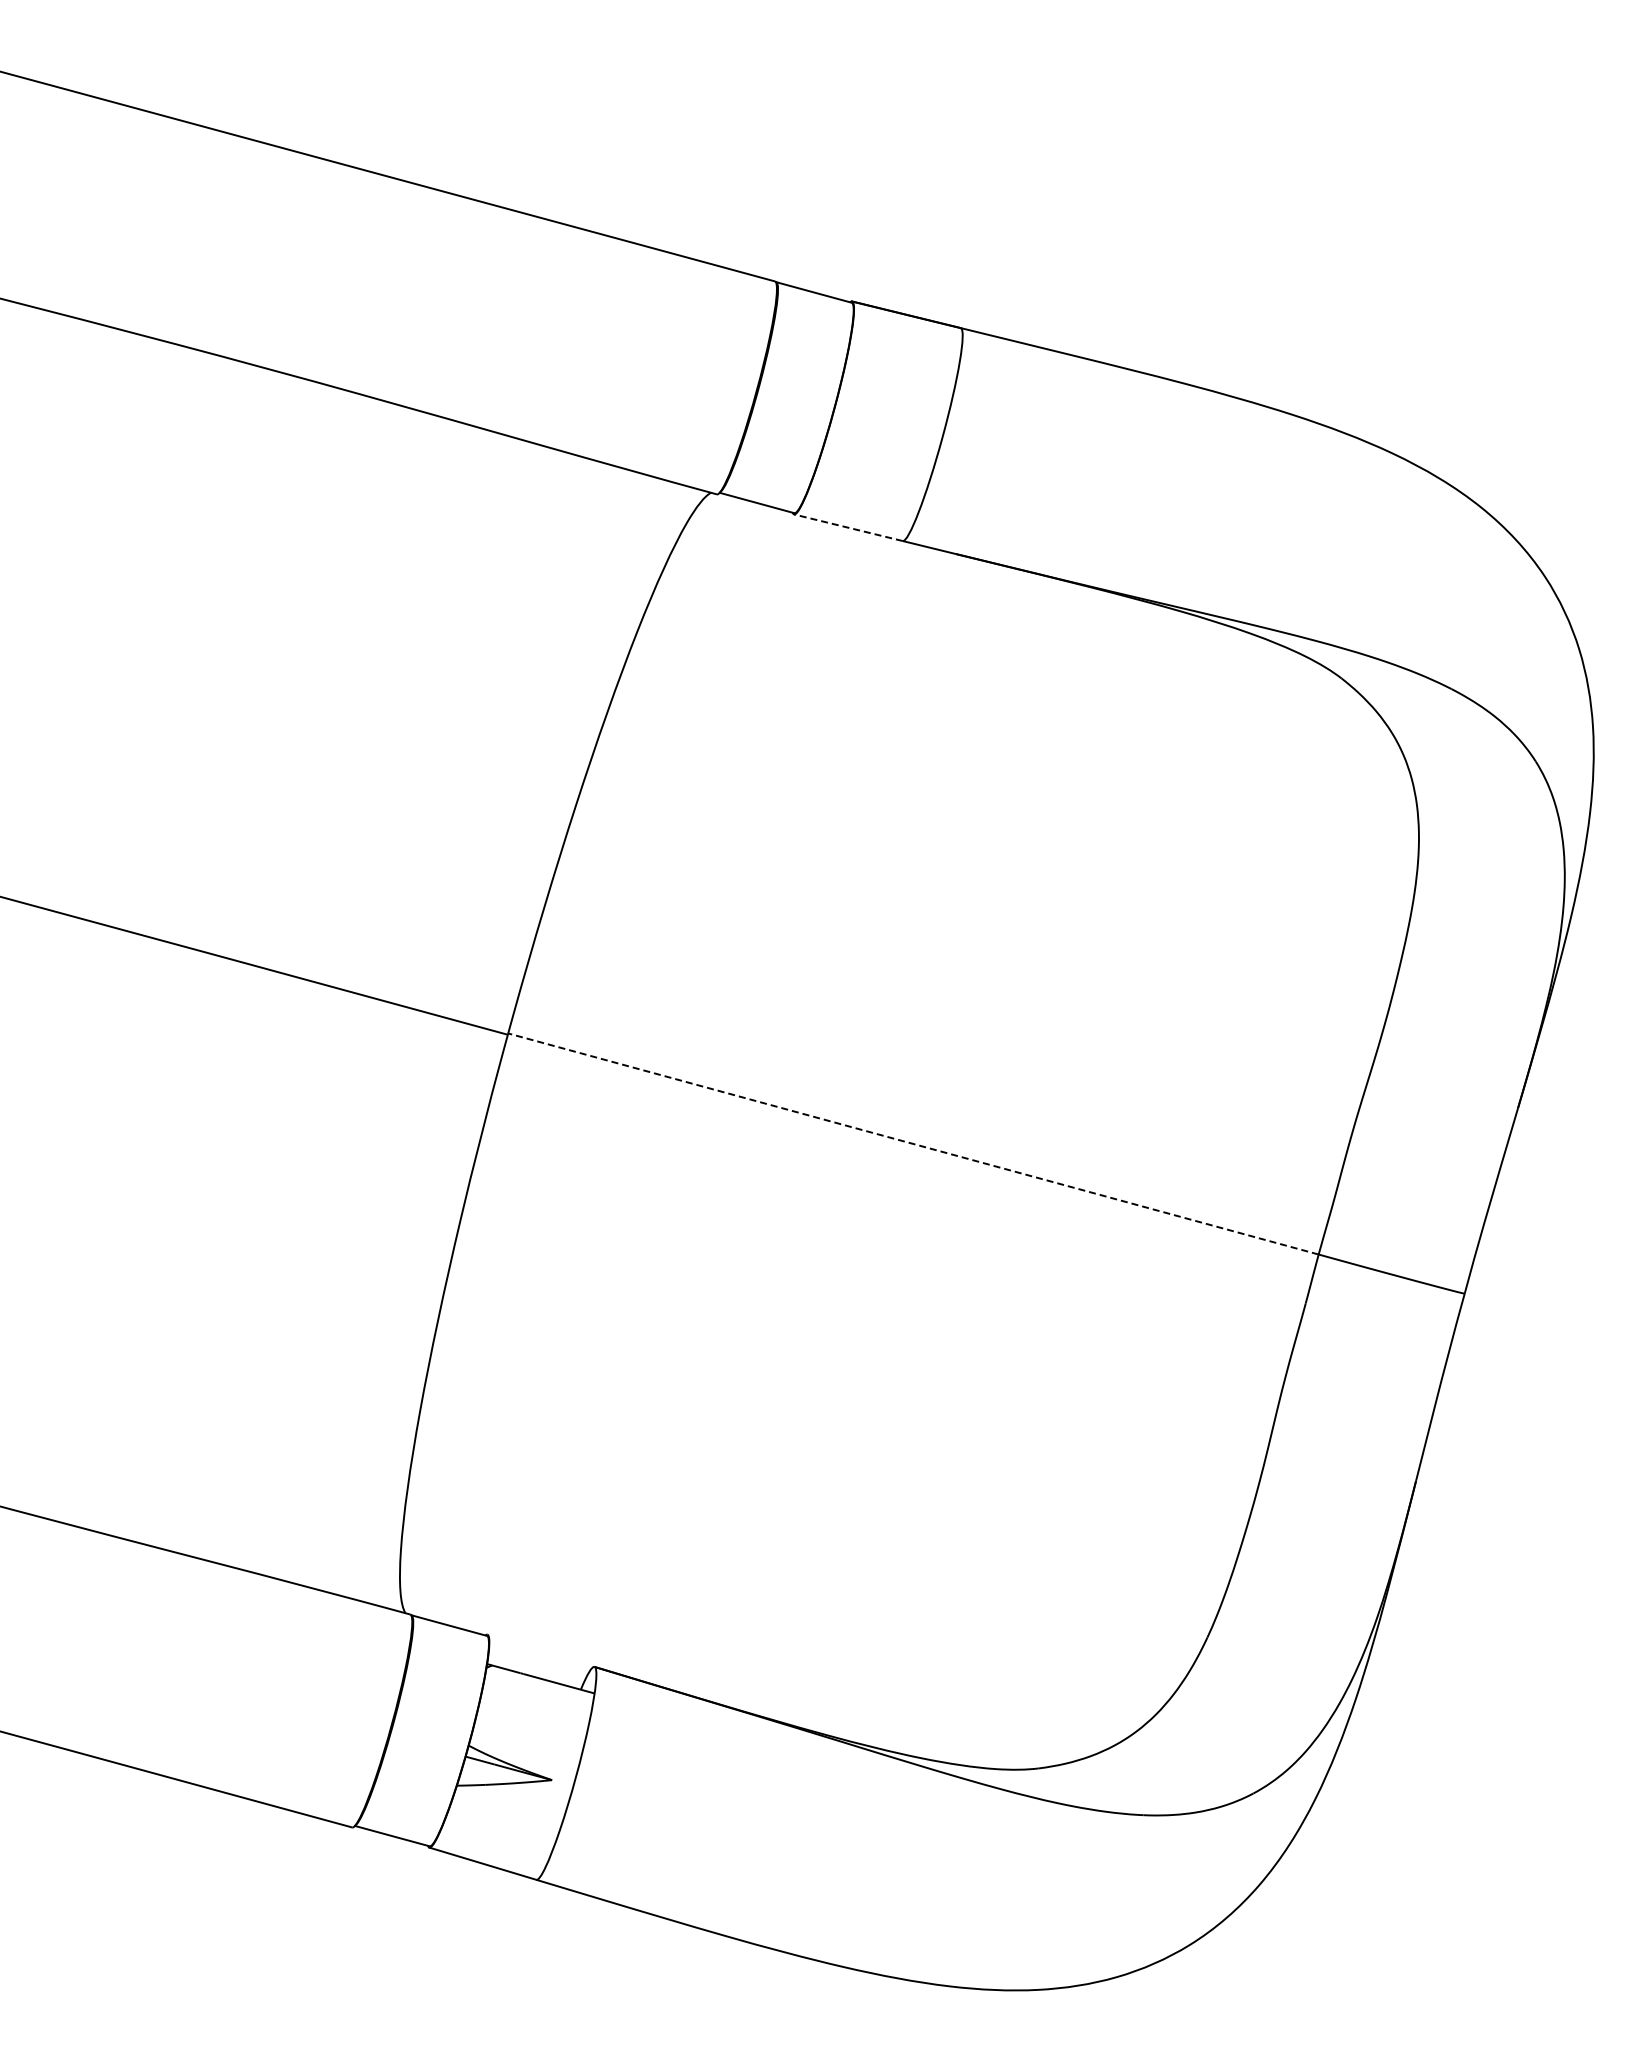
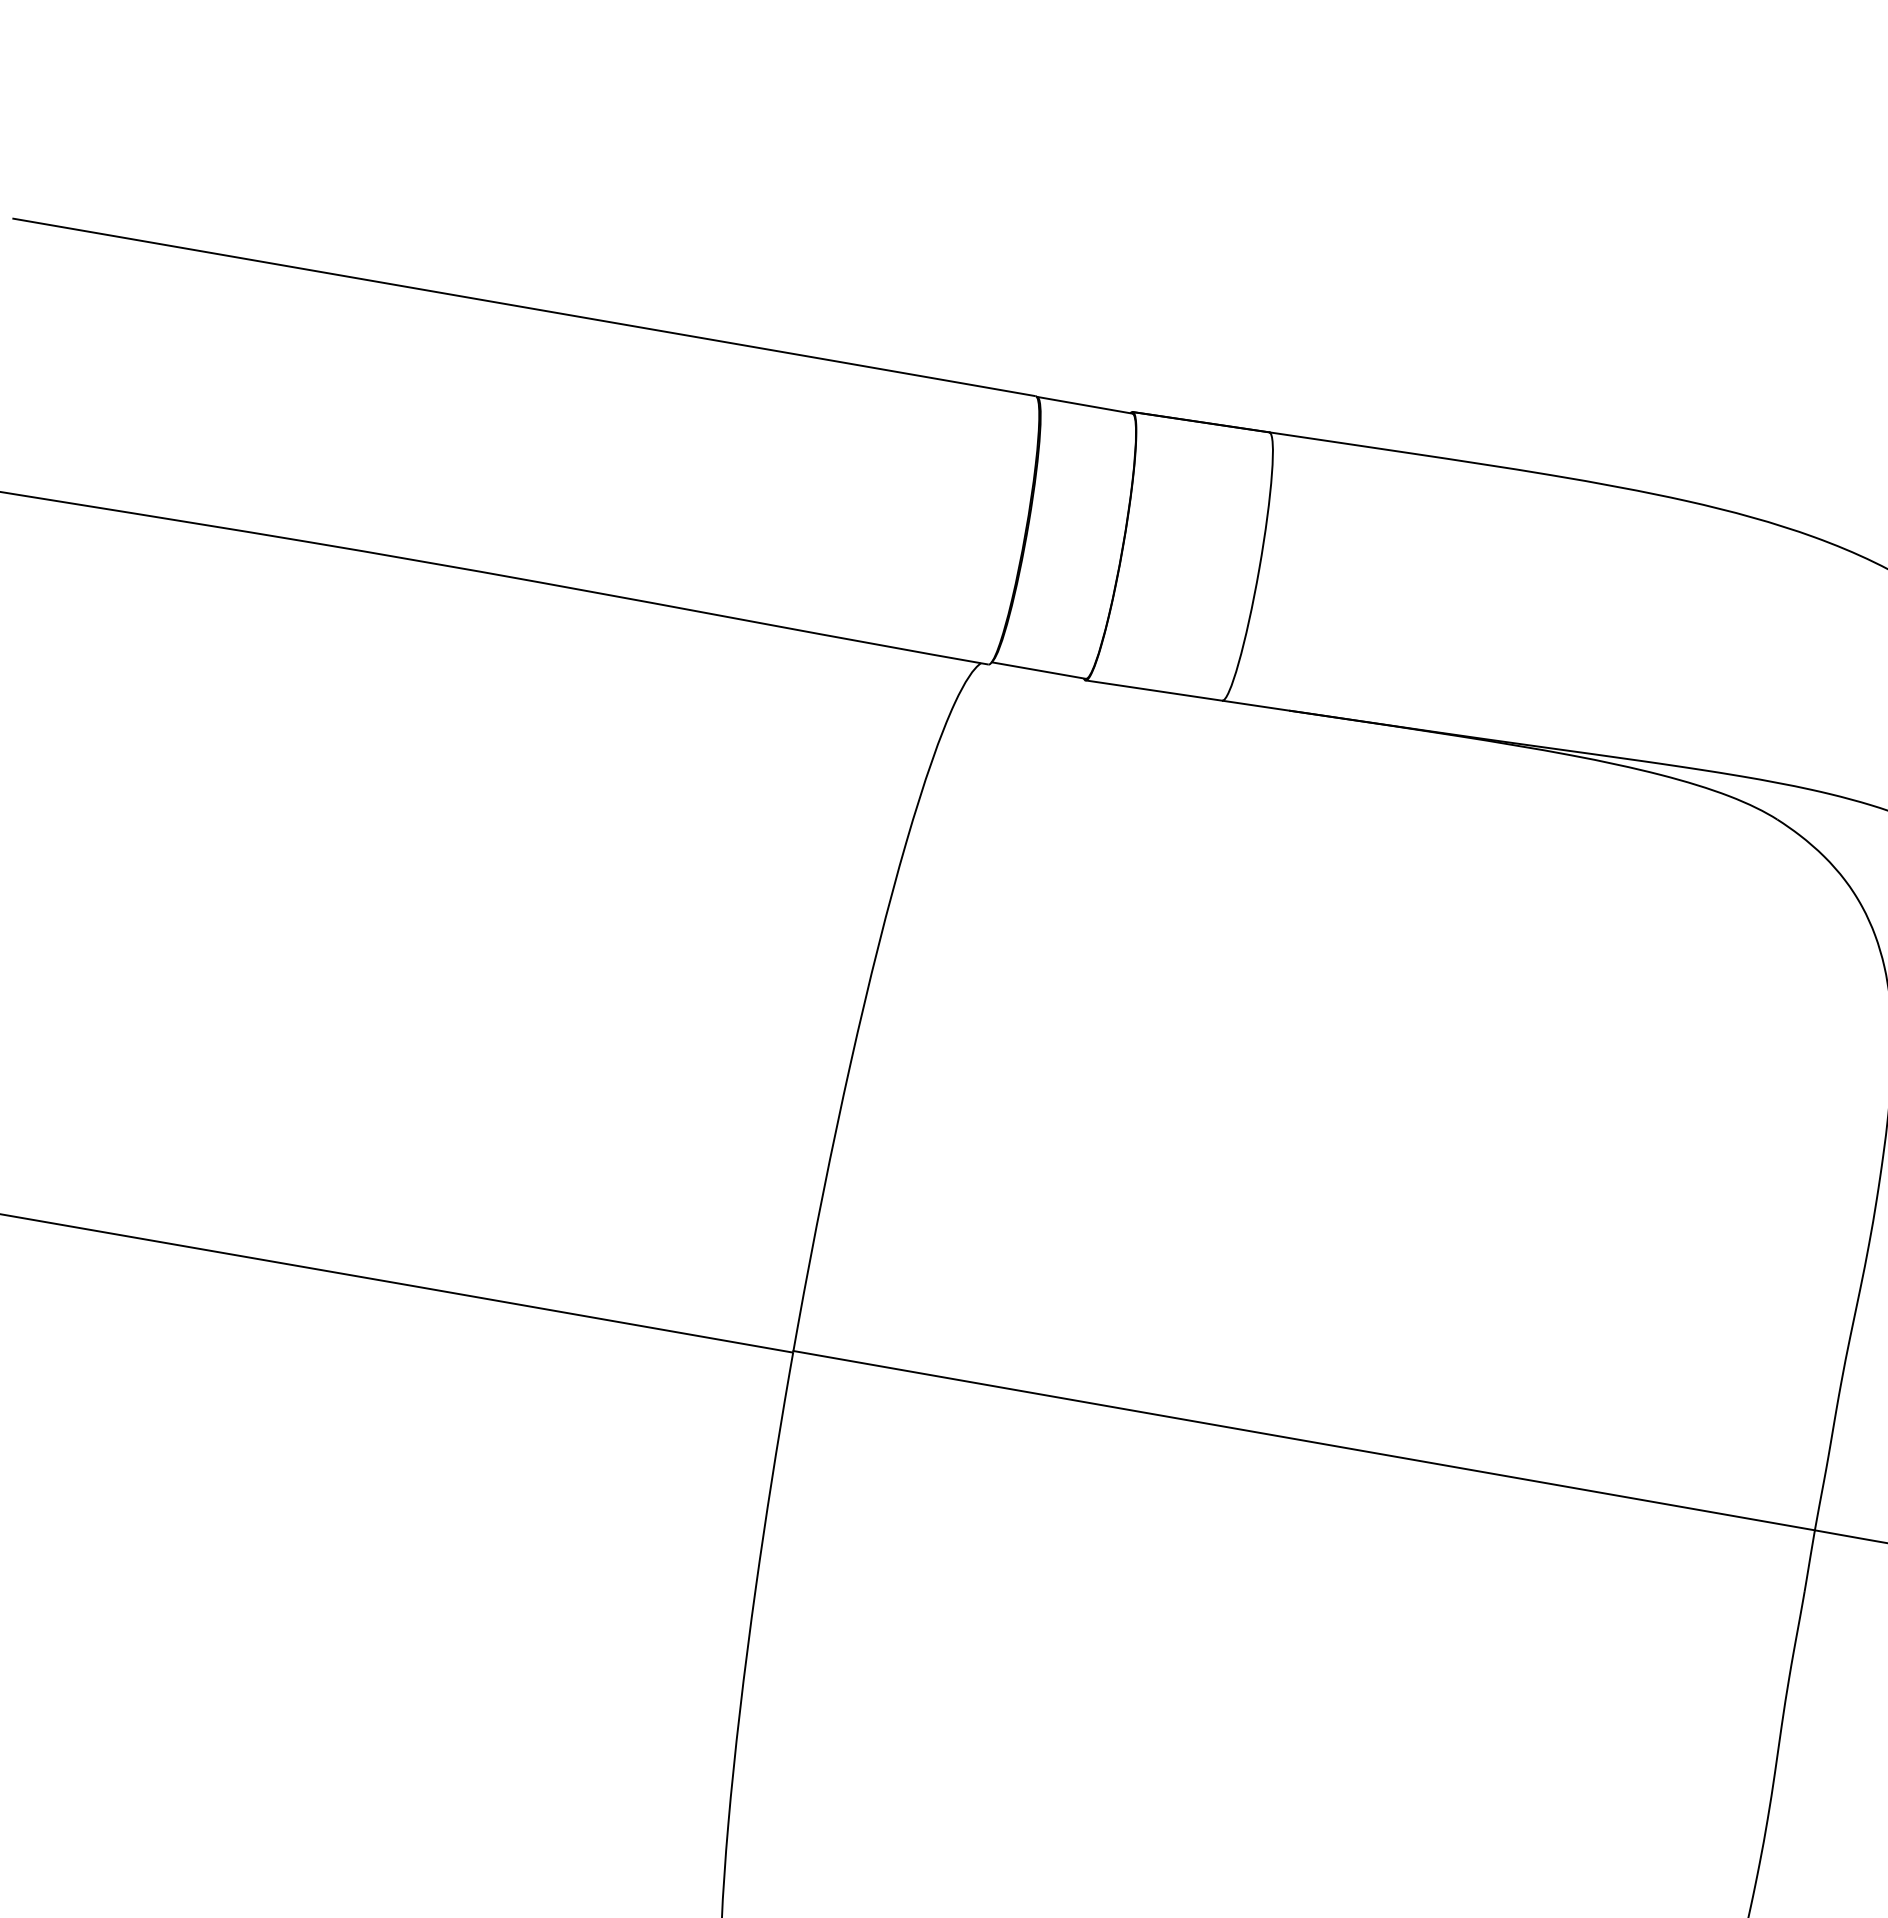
line: (848, 527) -> (1154, 690), dashed -> solid
line: (912, 1143) -> (1302, 1440), dashed -> solid

